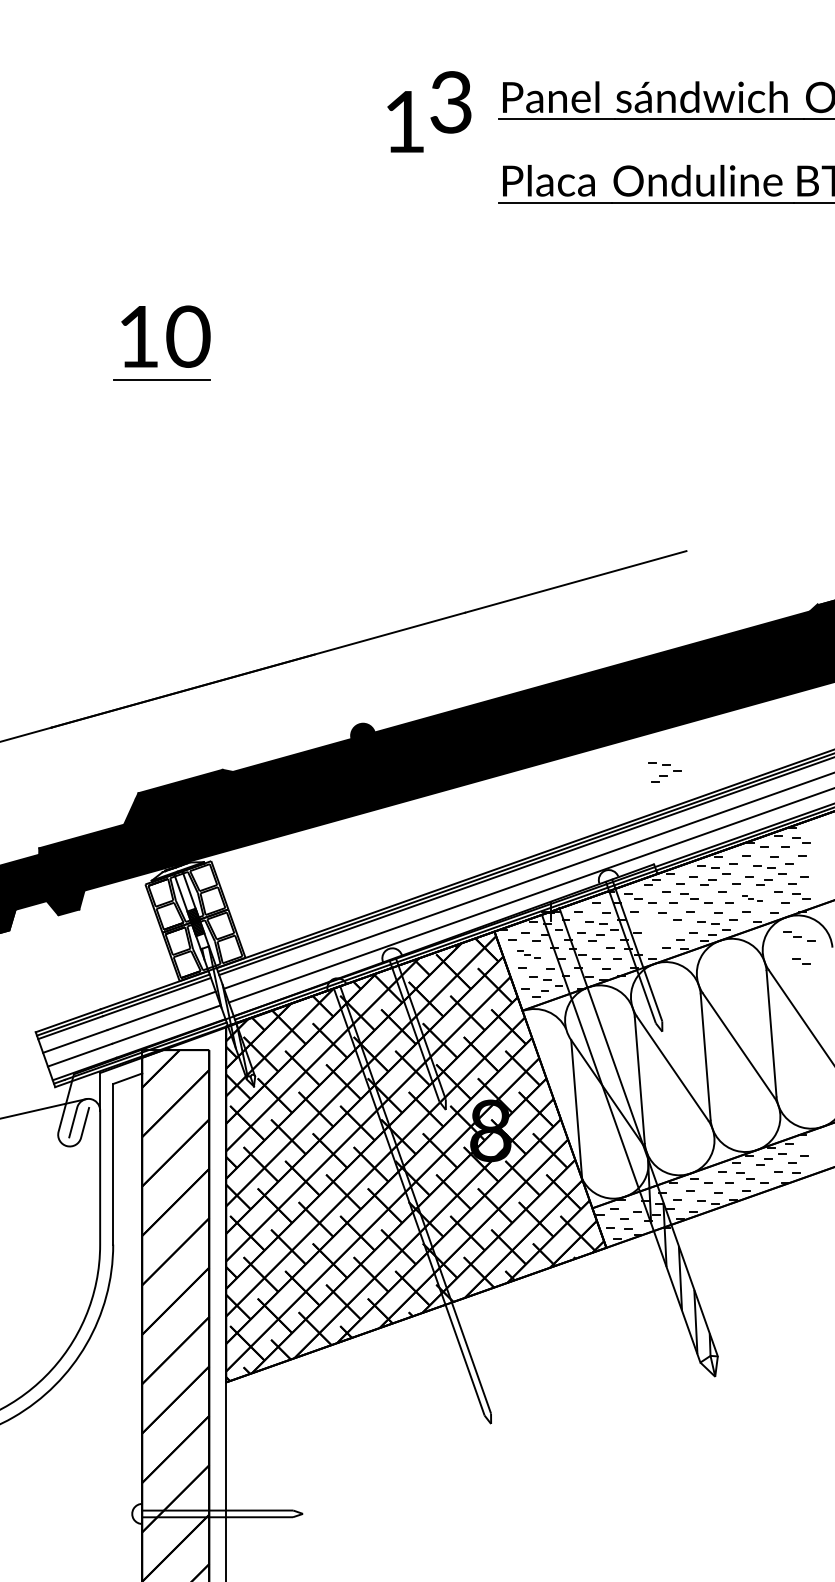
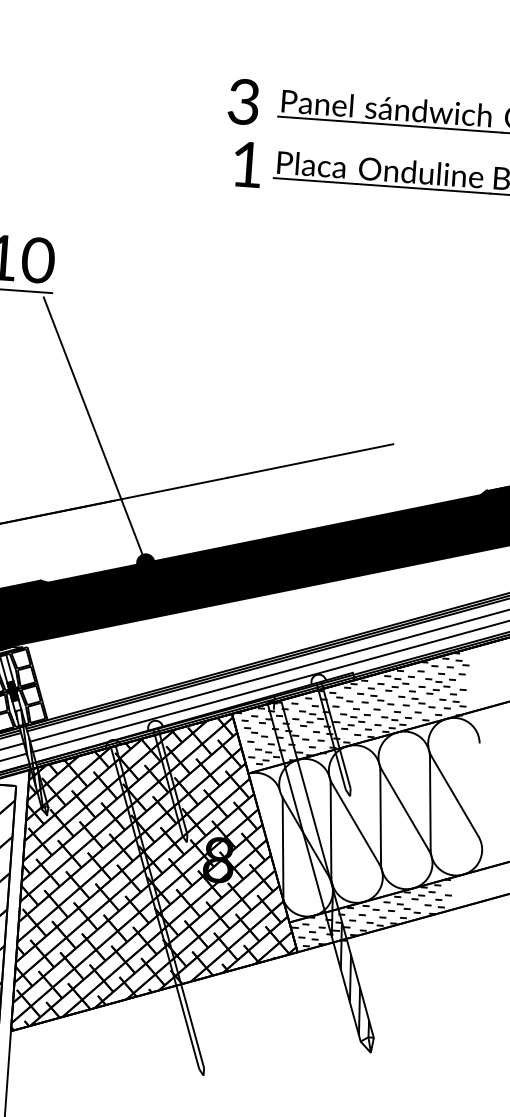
text: (405, 121) -> (247, 164), moved
line: (281, 560) -> (94, 429), added
part: (664, 772) -> (351, 722), moved
part: (752, 898) -> (423, 703), size x1.67
part: (799, 936) -> (456, 733), removed
part: (528, 953) -> (255, 731), size x1.43
part: (801, 961) -> (456, 752), removed

